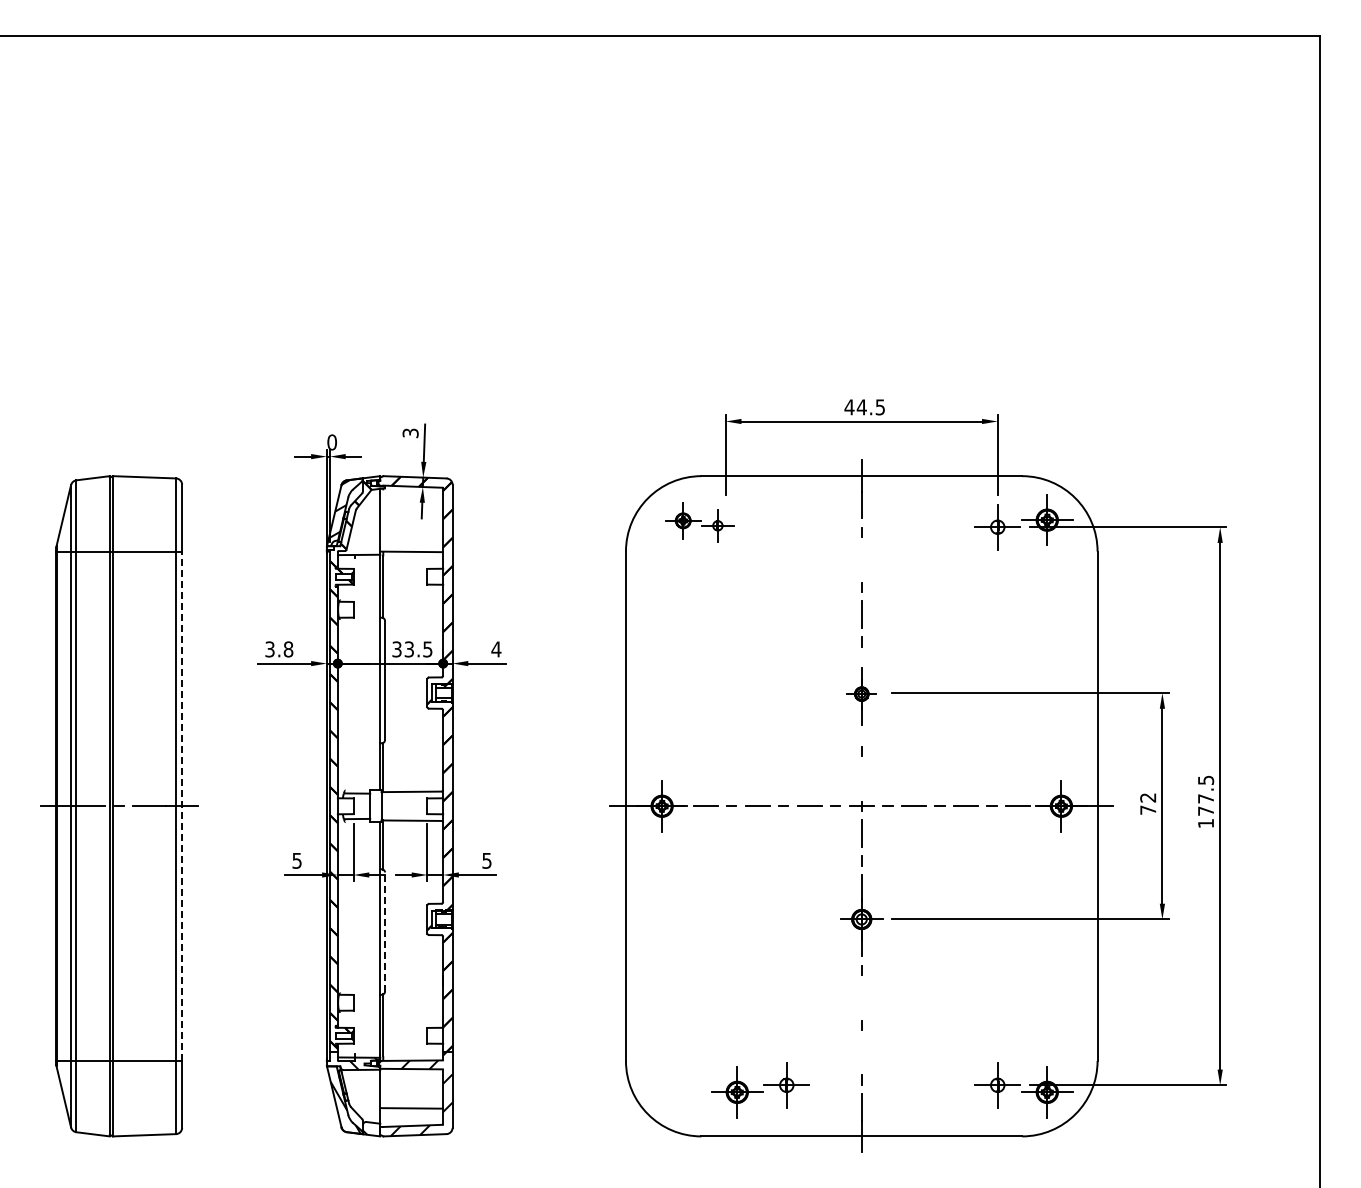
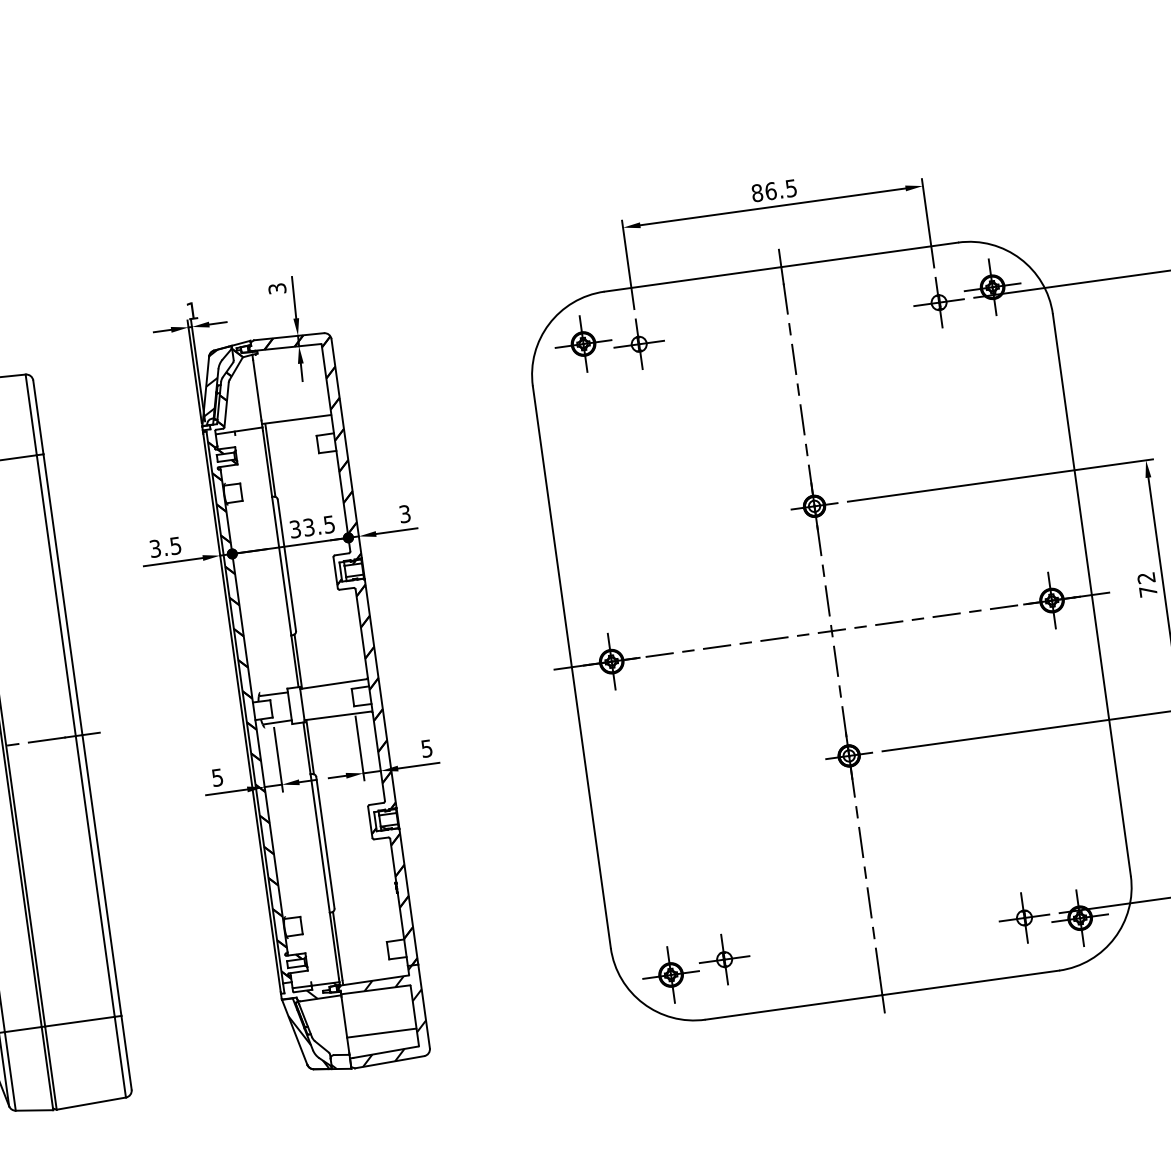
text: (855, 407) -> (763, 192), 44.5 -> 86.5
text: (332, 442) -> (192, 311), 0 -> 1
part: (699, 522) -> (609, 343), size x1.43
line: (861, 559) -> (793, 359), added
text: (288, 649) -> (175, 545), 3.8 -> 3.5
text: (496, 649) -> (405, 514), 4 -> 3
part: (861, 696) -> (814, 510), size x1.43
line: (861, 778) -> (827, 600), added
line: (182, 806) -> (82, 735), dashed -> solid
line: (385, 932) -> (326, 843), dashed -> solid
line: (861, 997) -> (860, 842), added
line: (861, 1052) -> (869, 902), added
part: (760, 1090) -> (696, 969), moved

